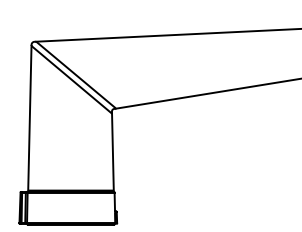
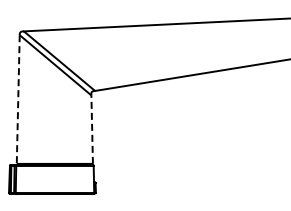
line: (30, 119) -> (18, 100), solid -> dashed
line: (113, 151) -> (92, 129), solid -> dashed

